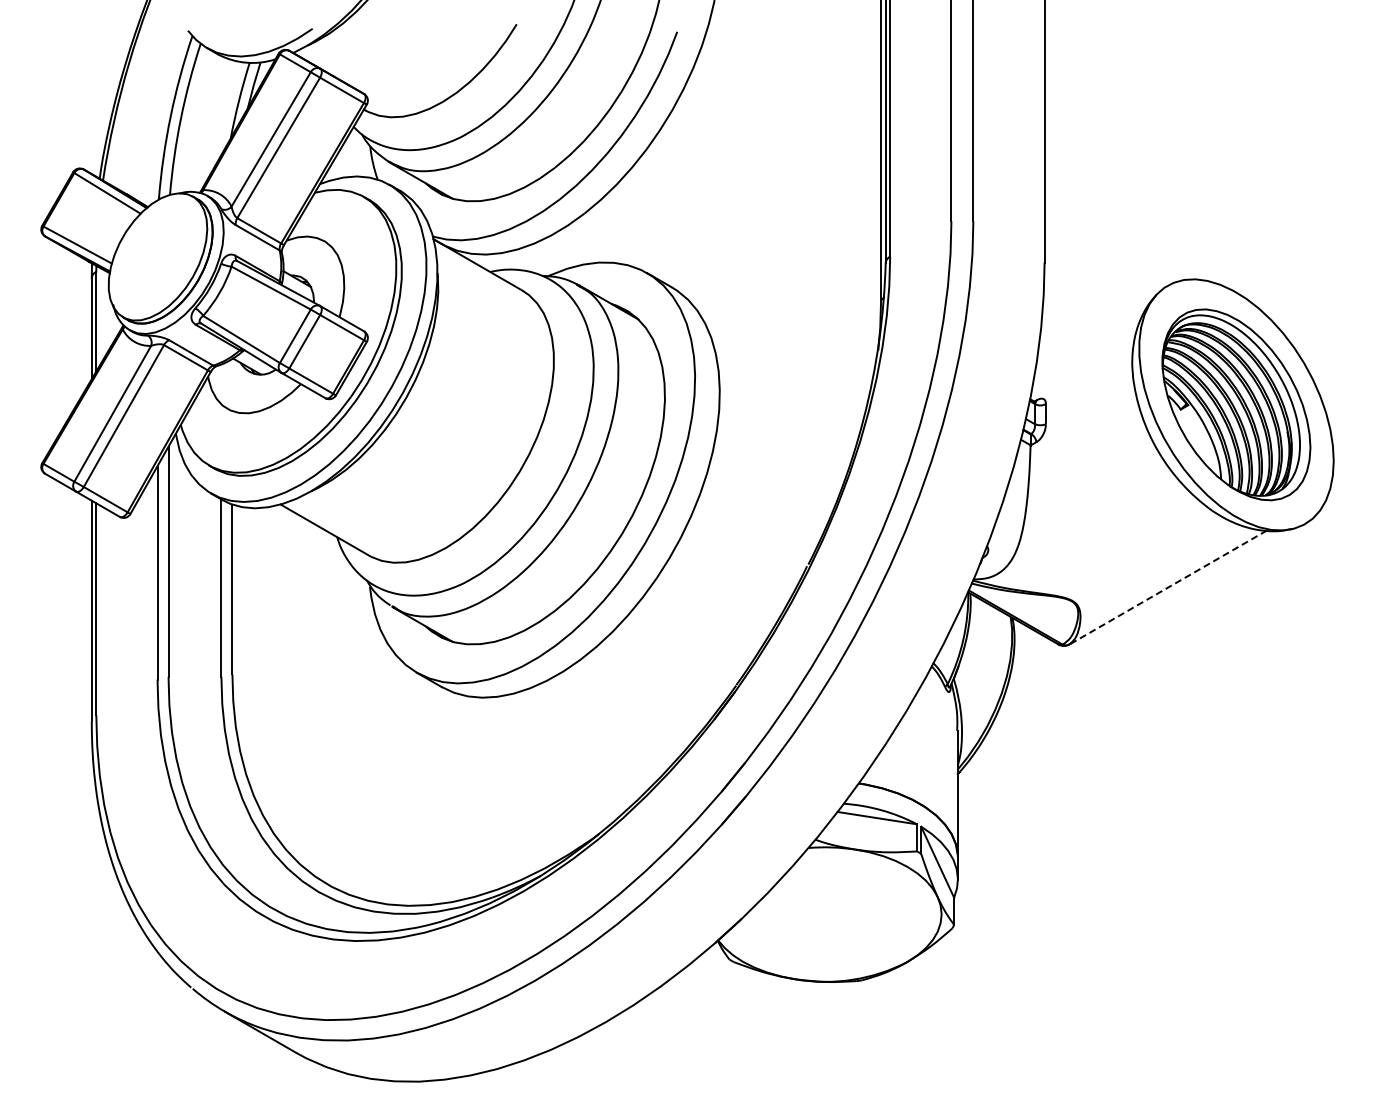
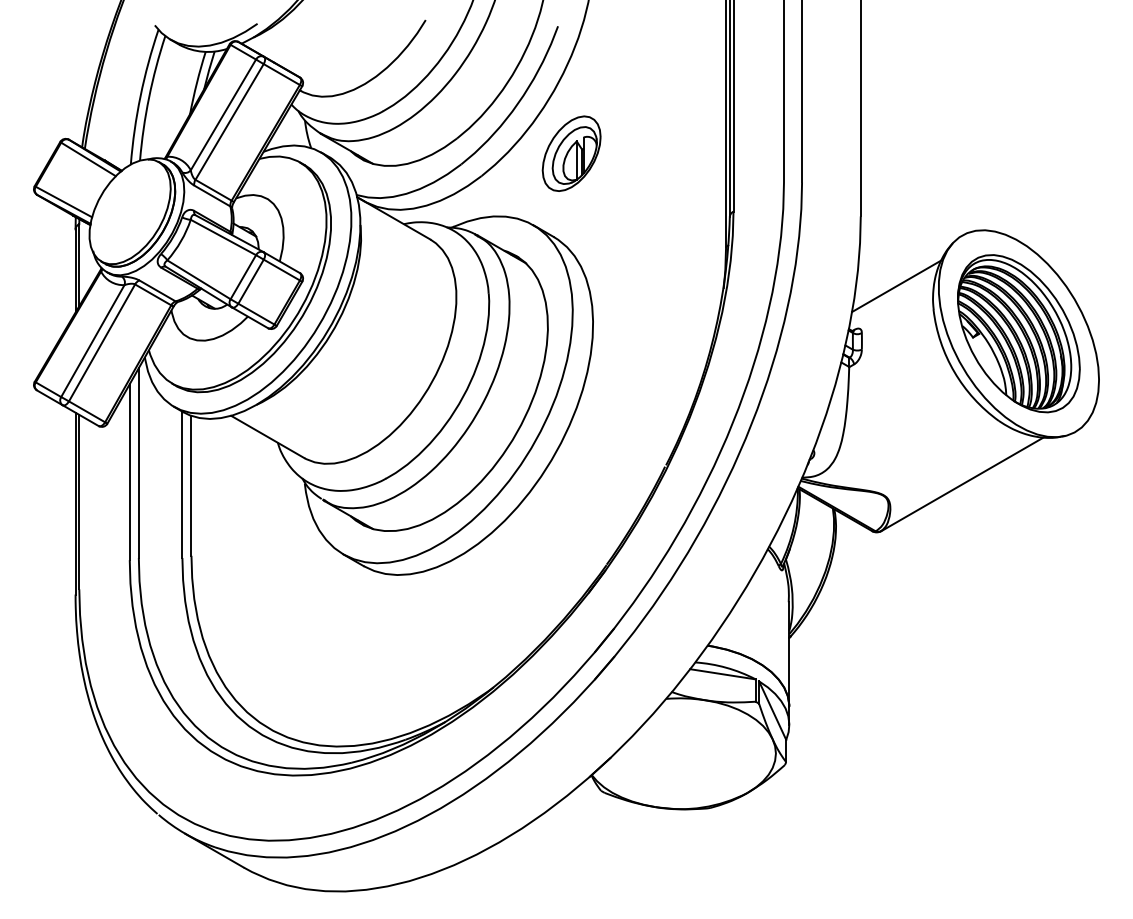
part: (693, 186) -> (571, 153), added
line: (1088, 347) -> (896, 286), added
line: (1168, 587) -> (962, 484), dashed -> solid

